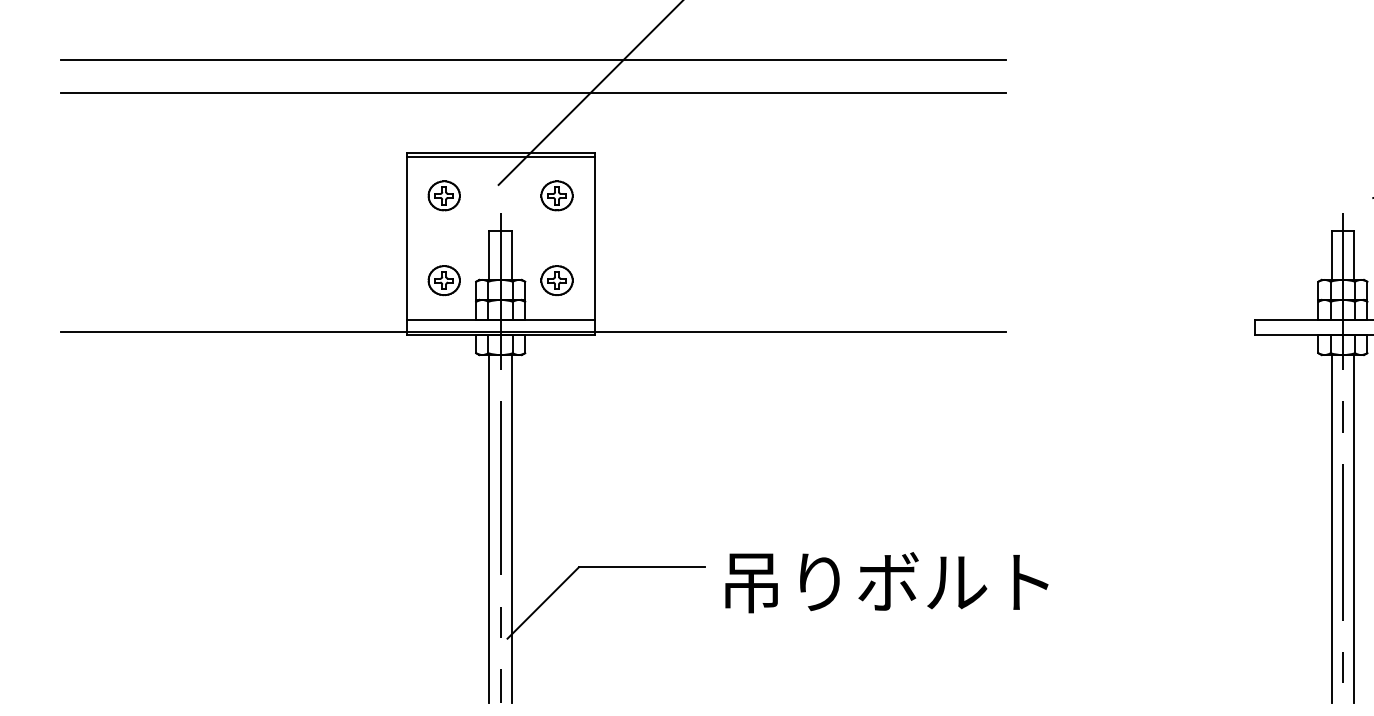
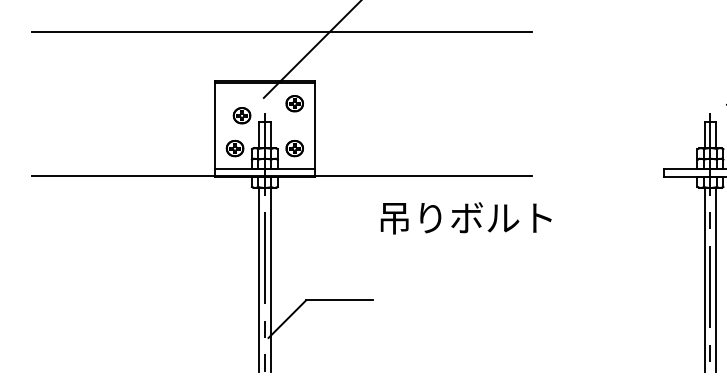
line: (533, 93) -> (282, 49), removed
part: (443, 195) -> (241, 115), moved
text: (885, 582) -> (465, 218), moved

